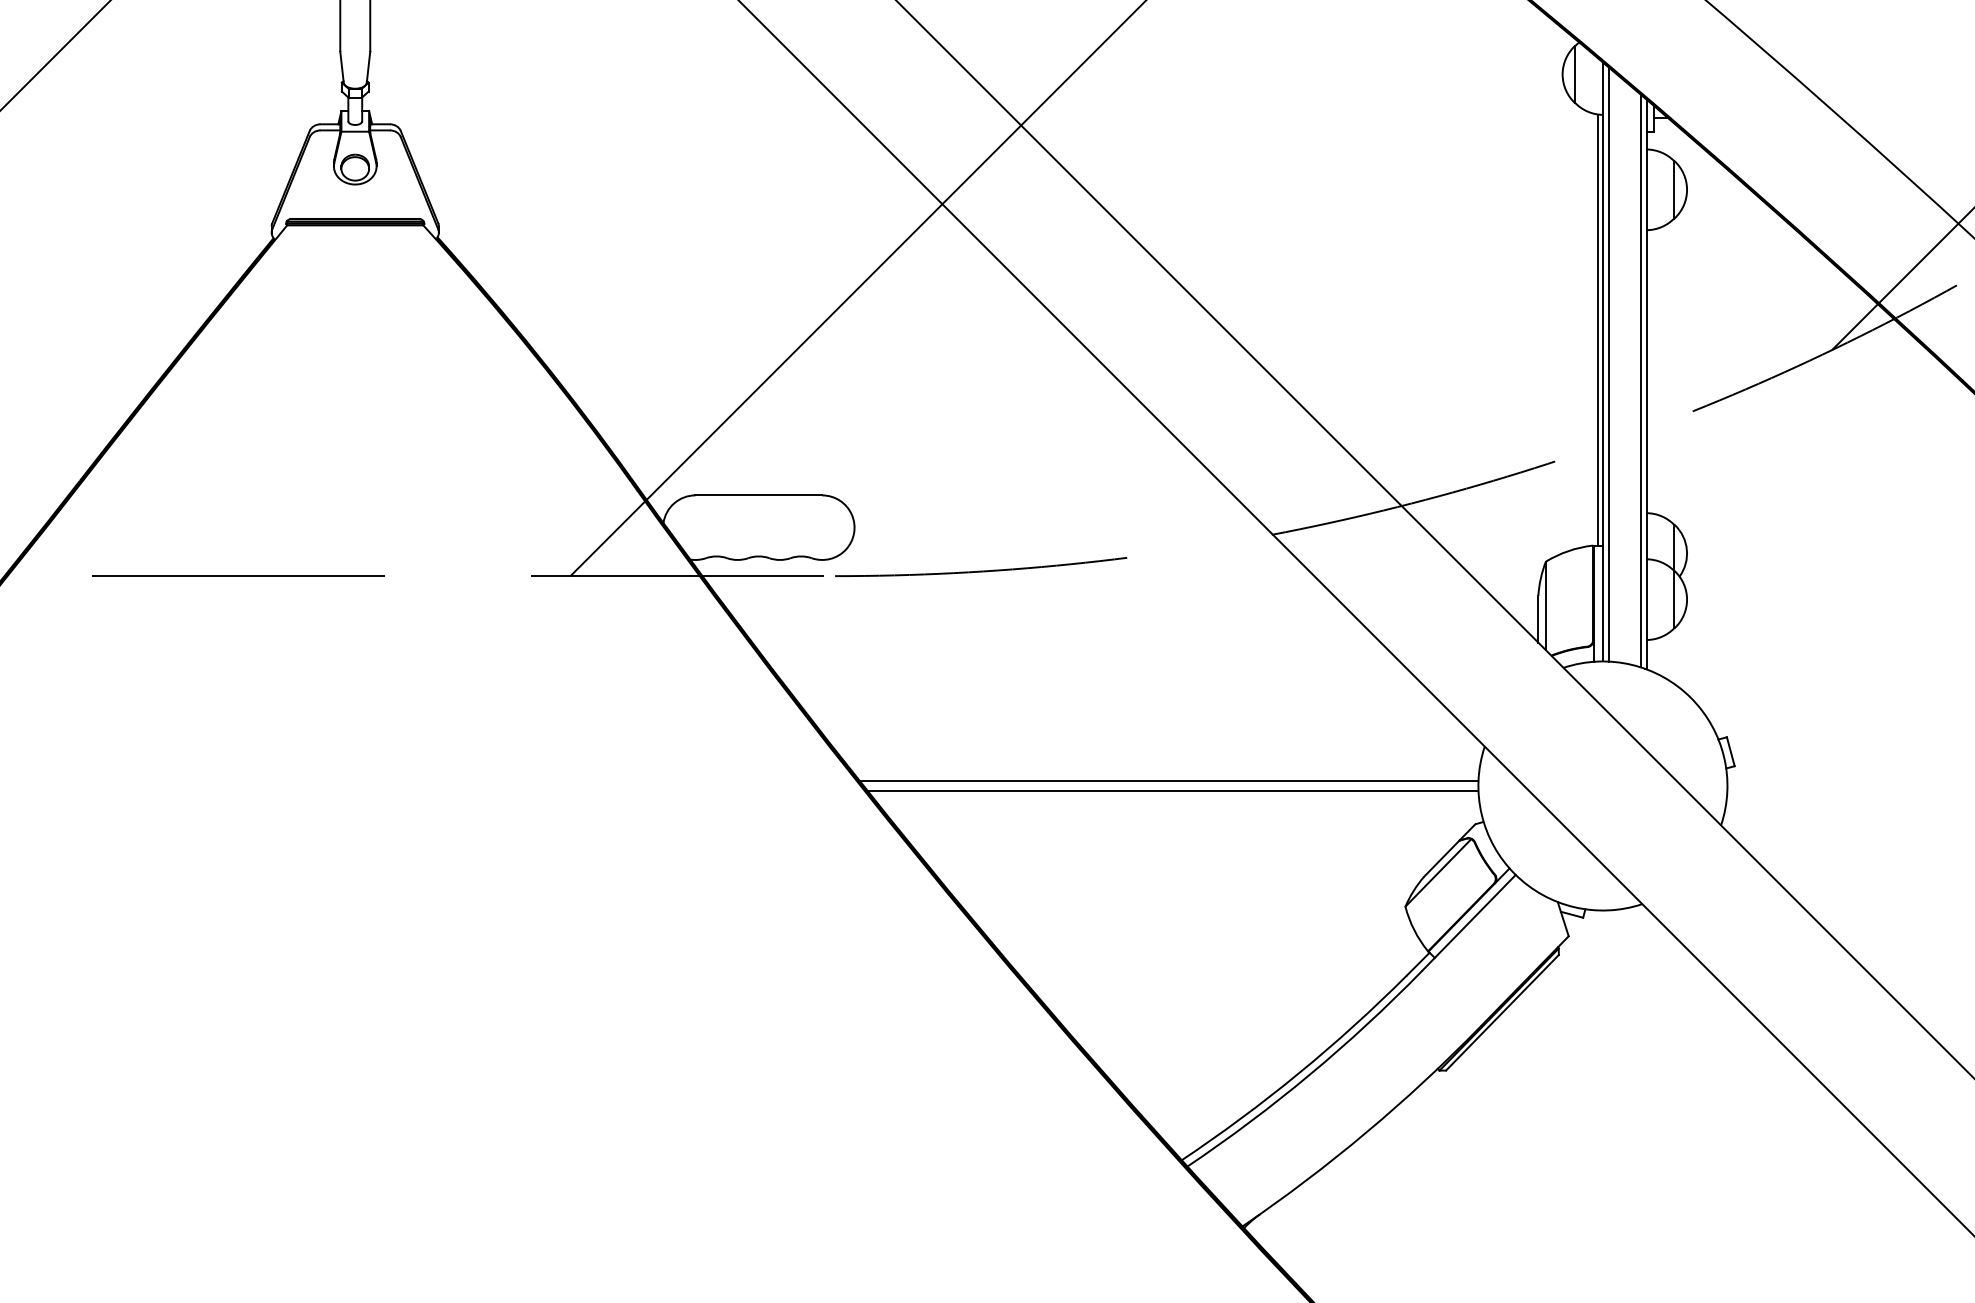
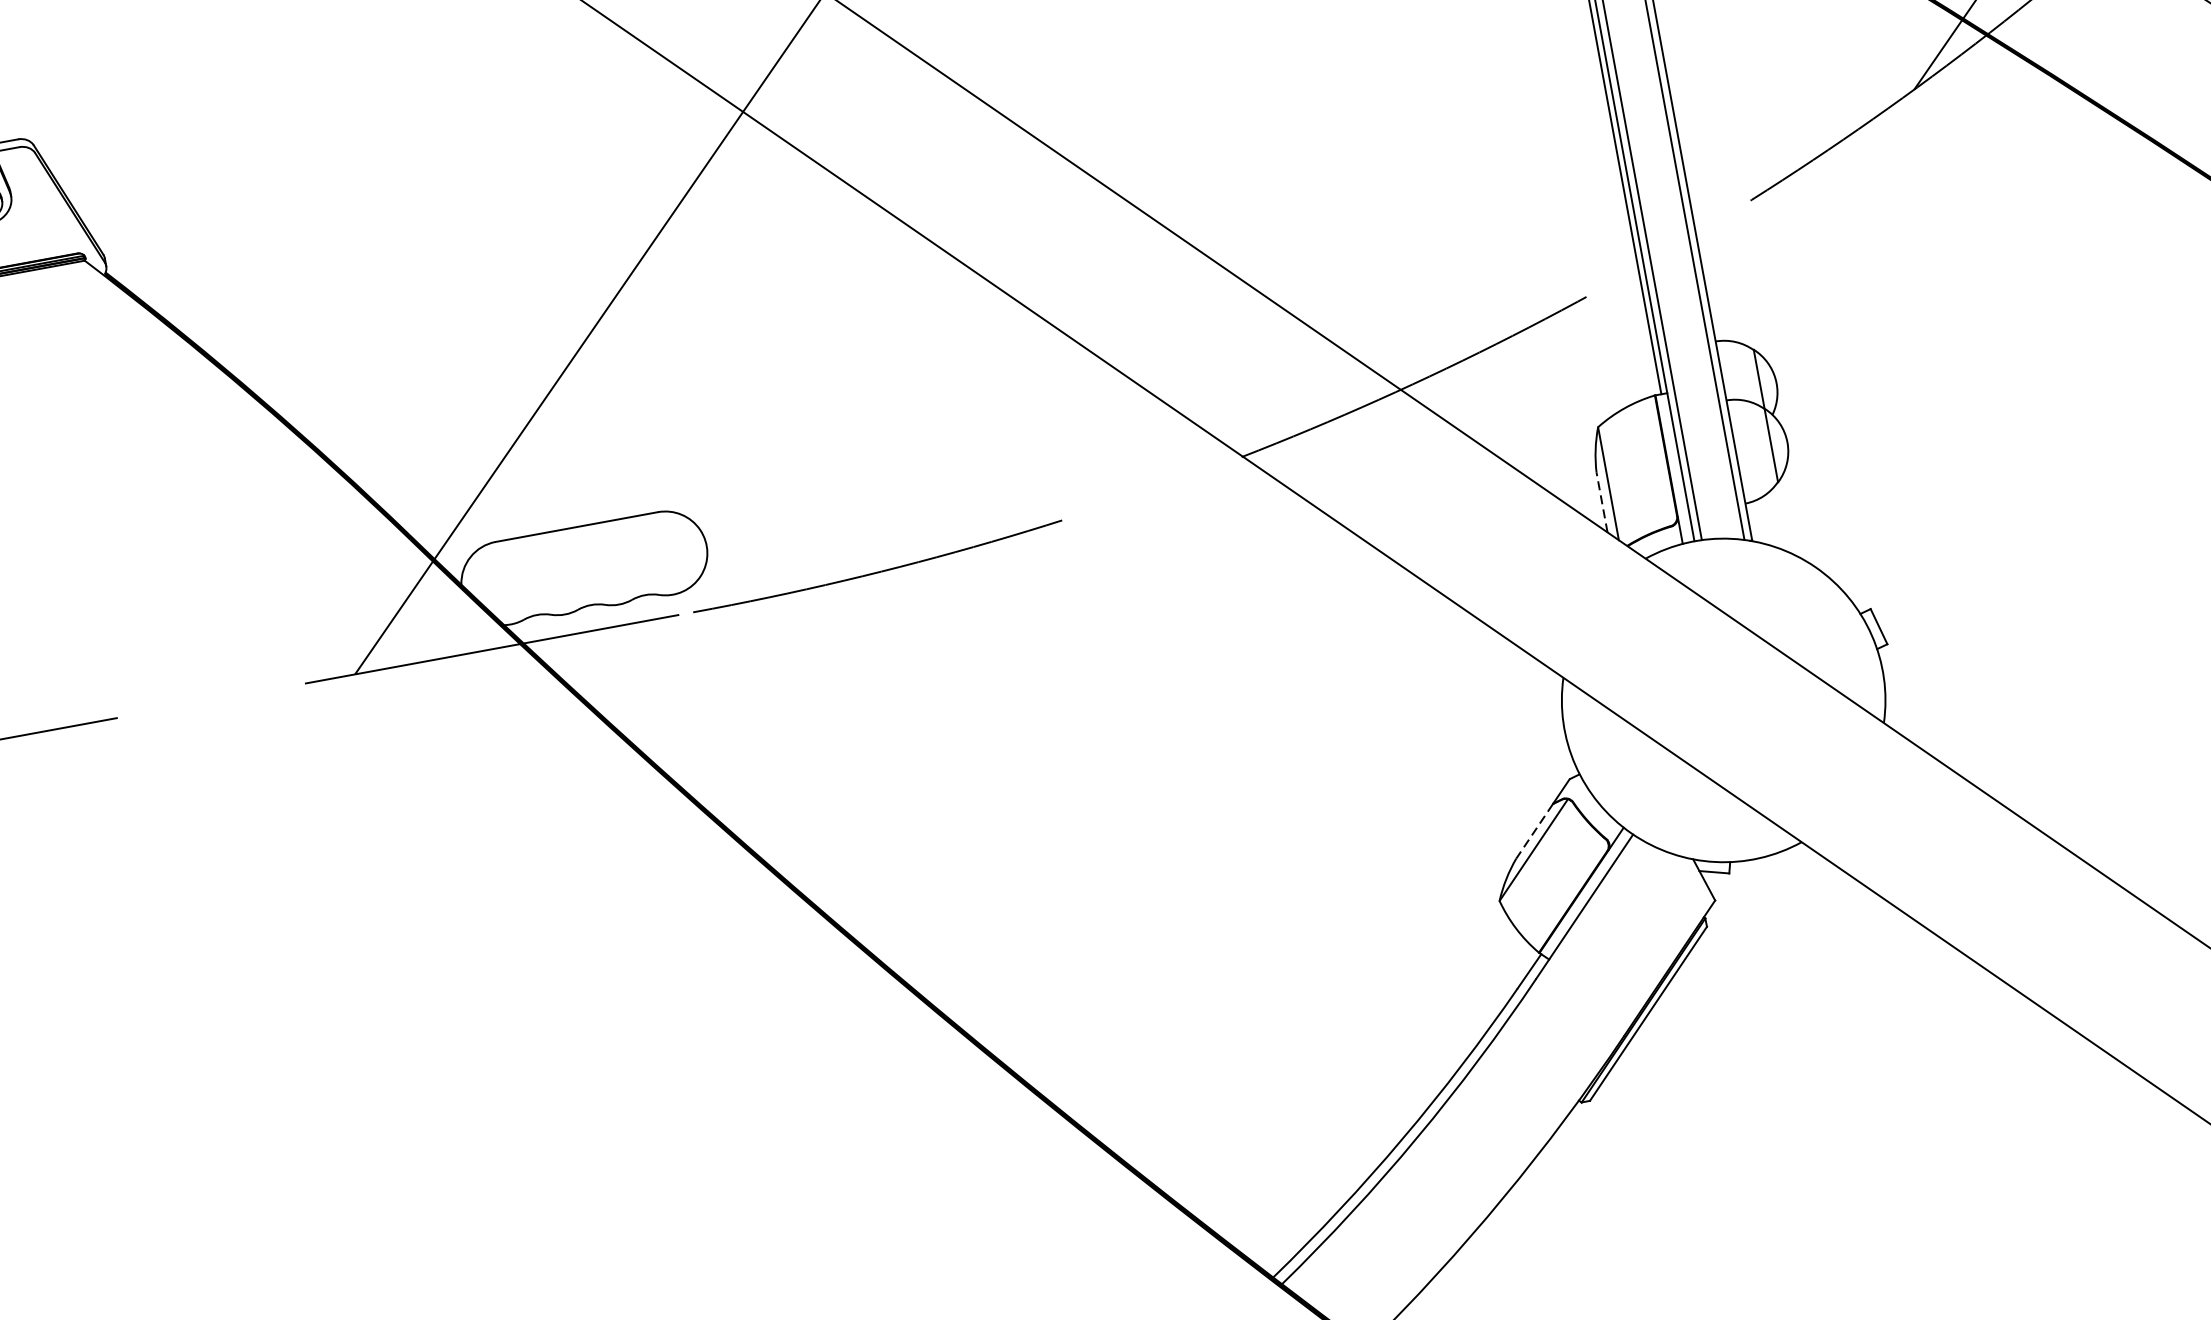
line: (1538, 618) -> (1602, 501), solid -> dashed
line: (1169, 781) -> (1168, 796), removed
line: (1172, 790) -> (1174, 807), removed
line: (1441, 859) -> (1534, 832), solid -> dashed

